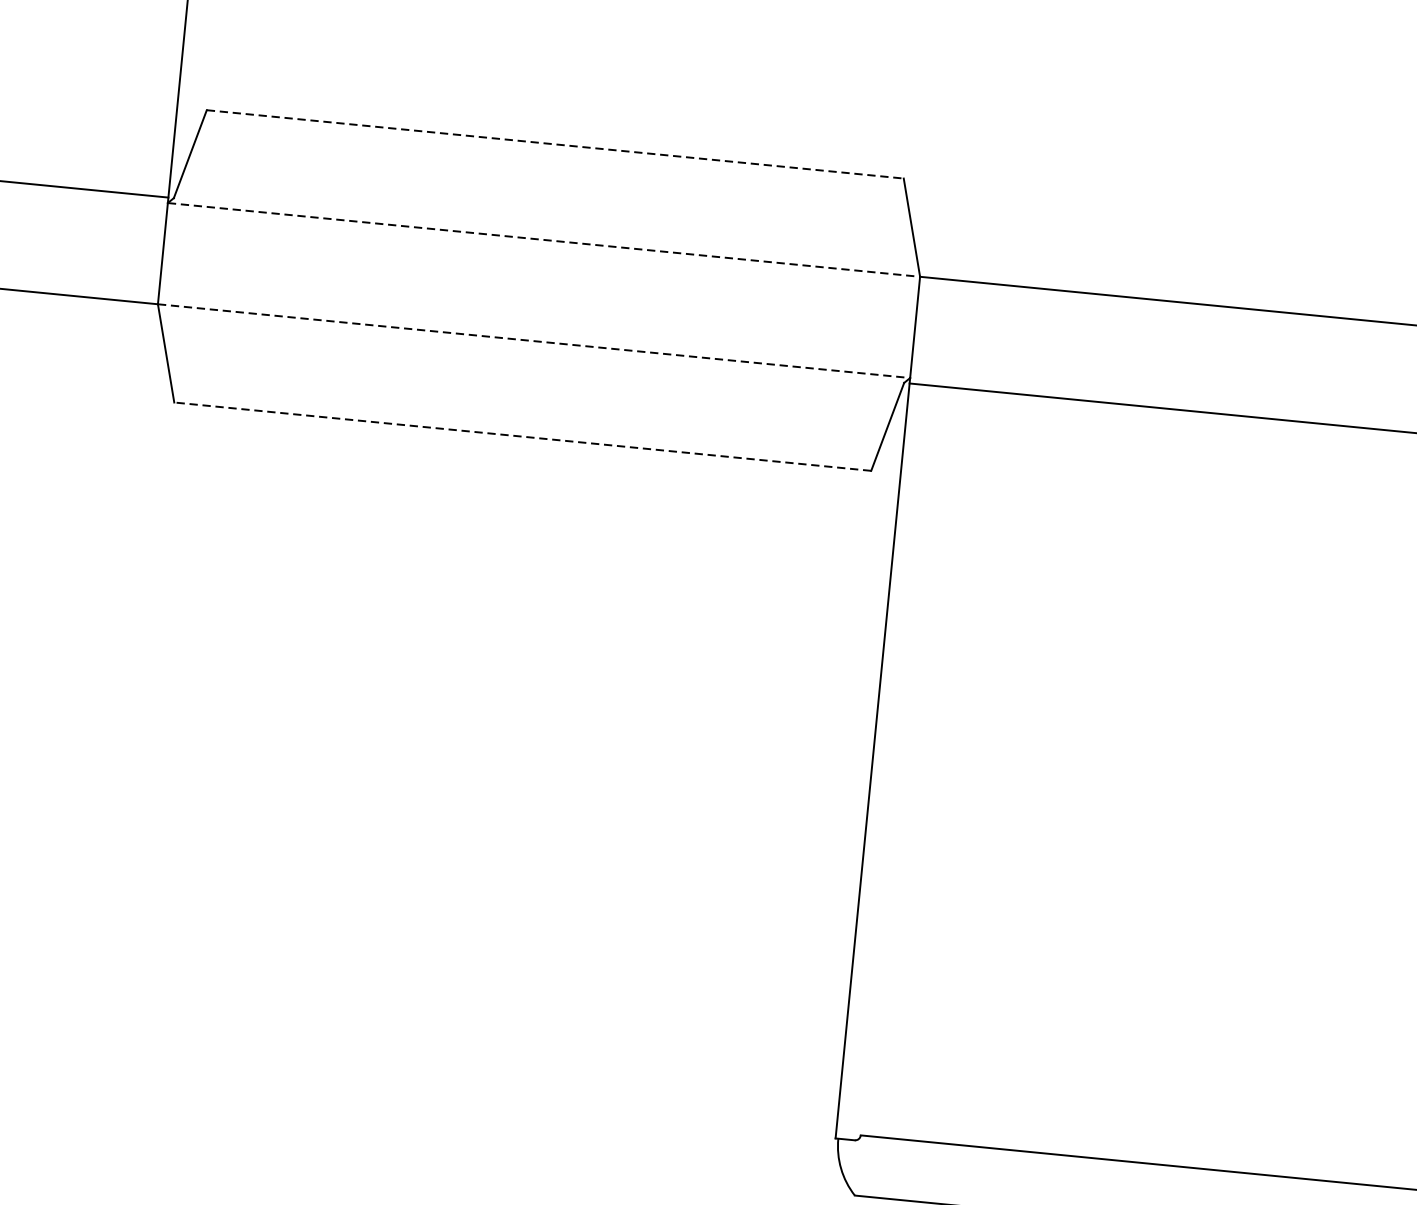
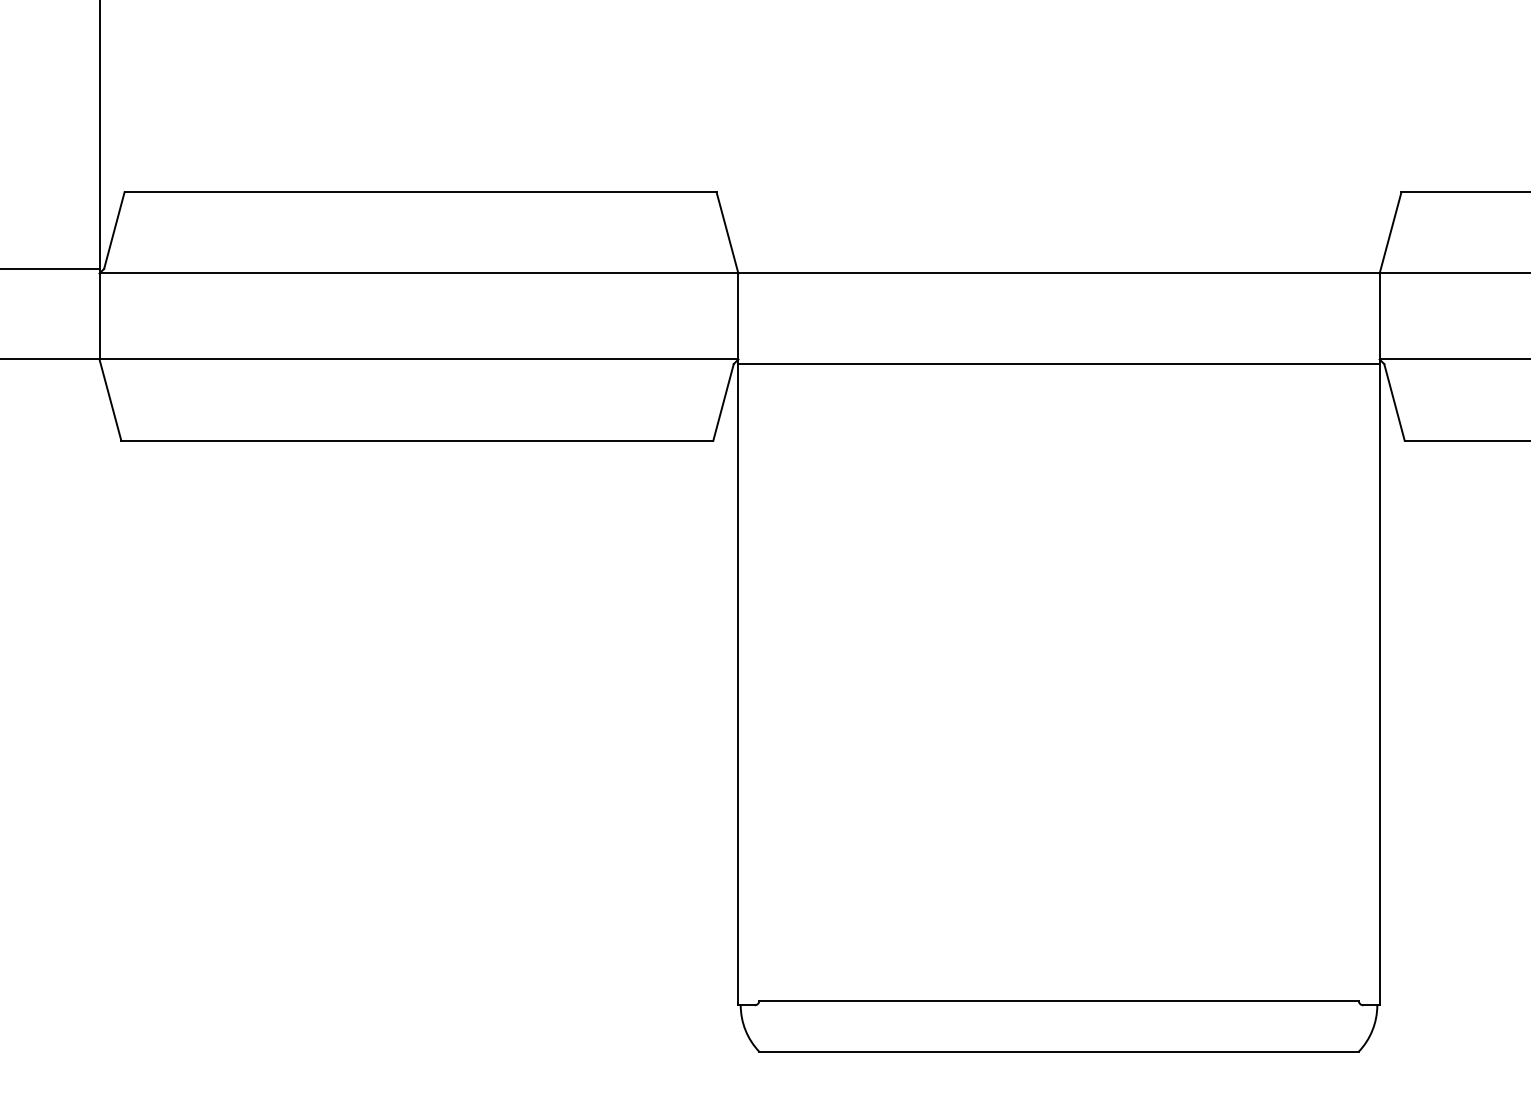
line: (555, 144) -> (420, 192), dashed -> solid
line: (544, 240) -> (419, 273), dashed -> solid
line: (534, 341) -> (419, 359), dashed -> solid
line: (522, 436) -> (417, 440), dashed -> solid

